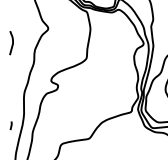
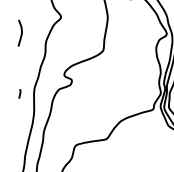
line: (10, 125) -> (19, 93), moved

